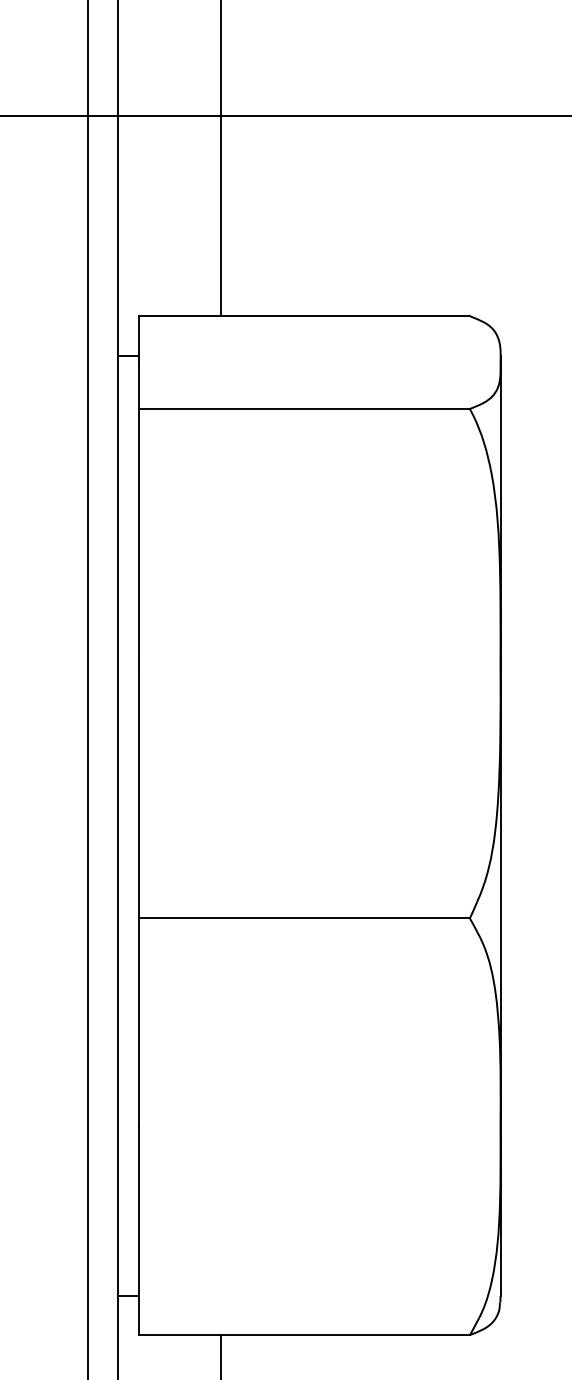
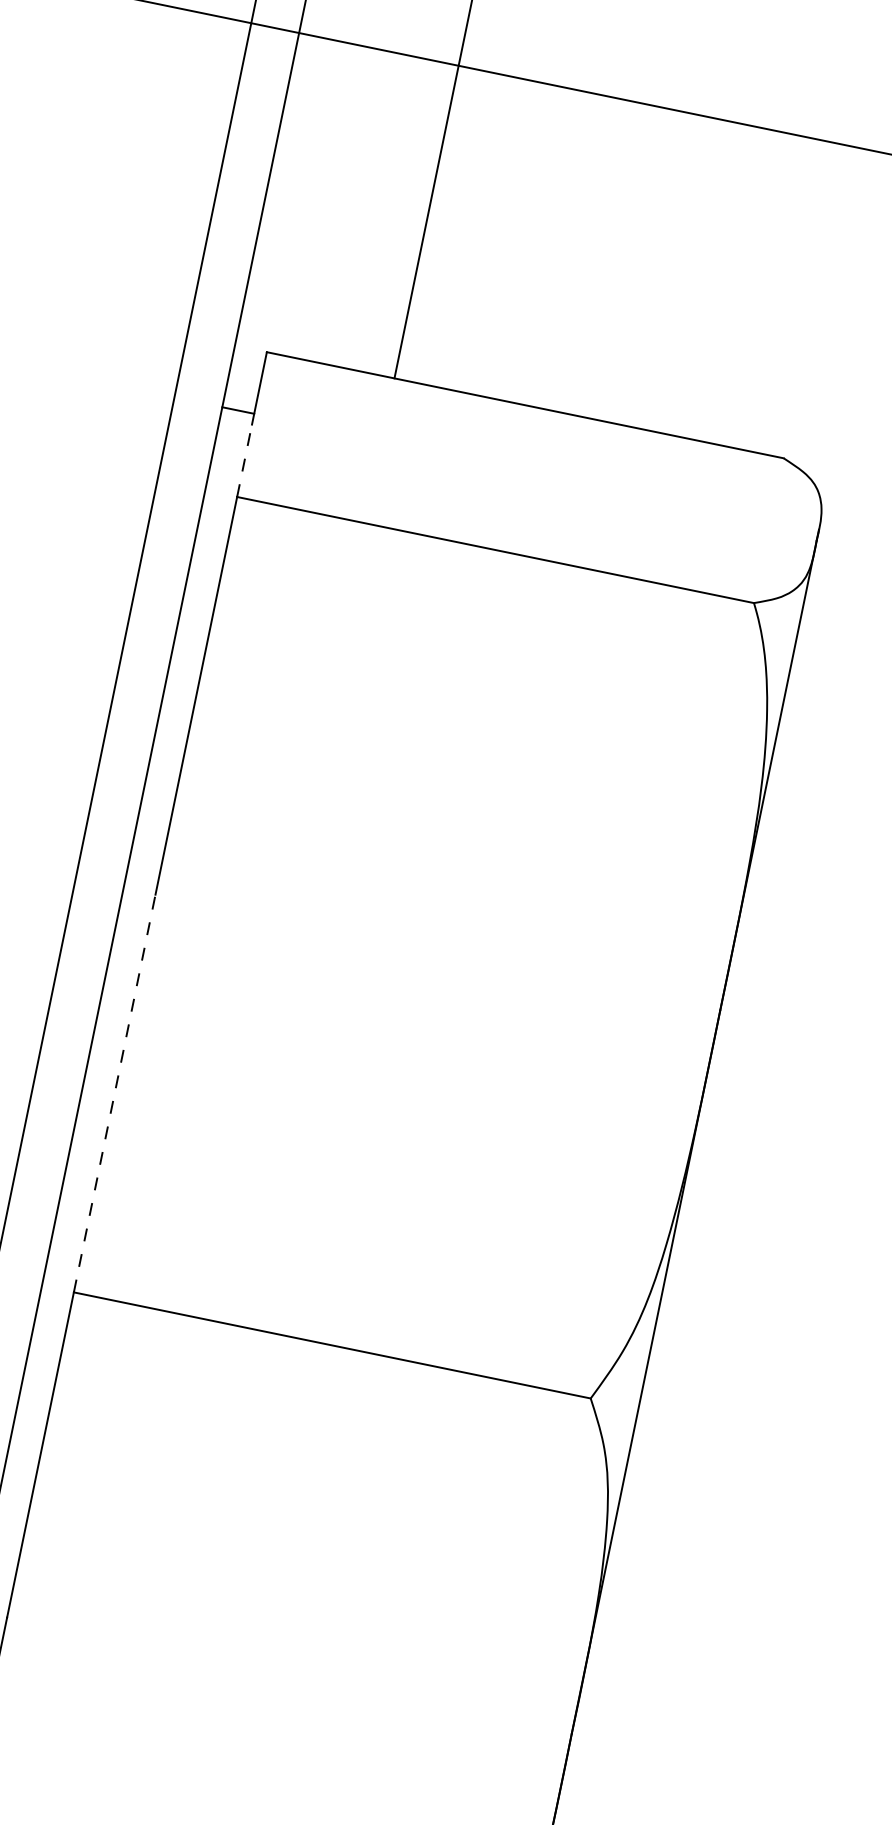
line: (138, 385) -> (244, 460), solid -> dashed
line: (138, 790) -> (114, 1092), solid -> dashed

